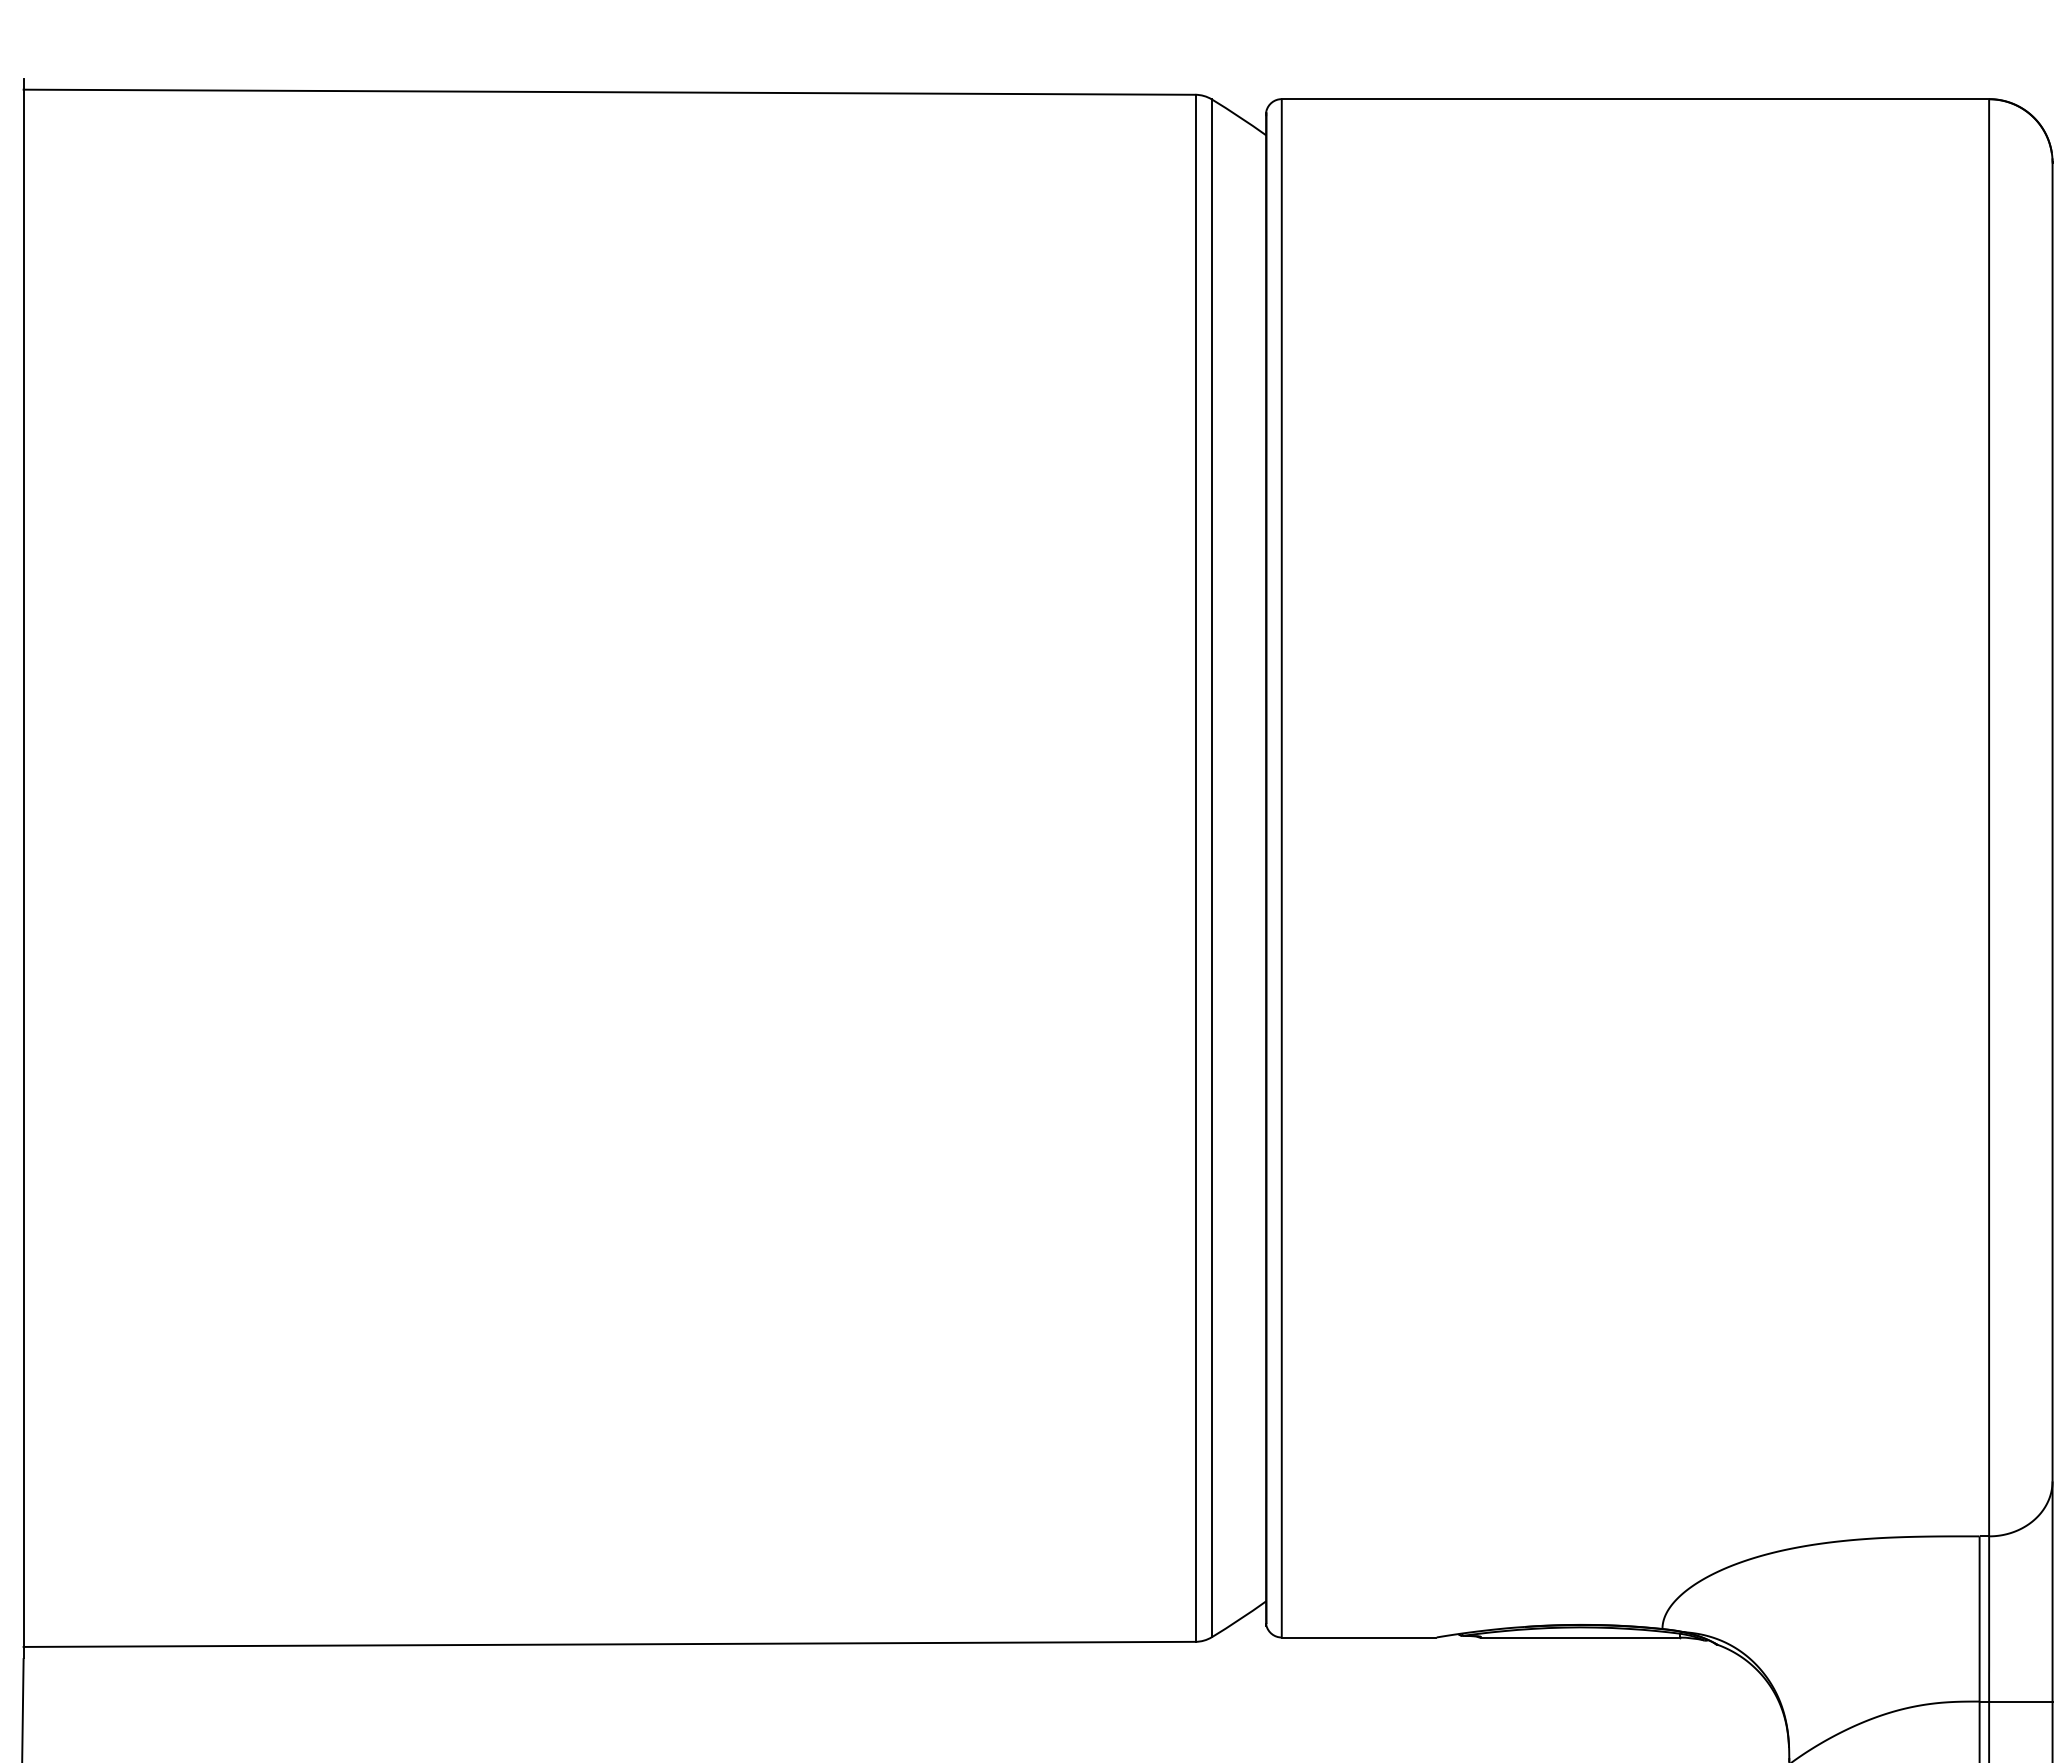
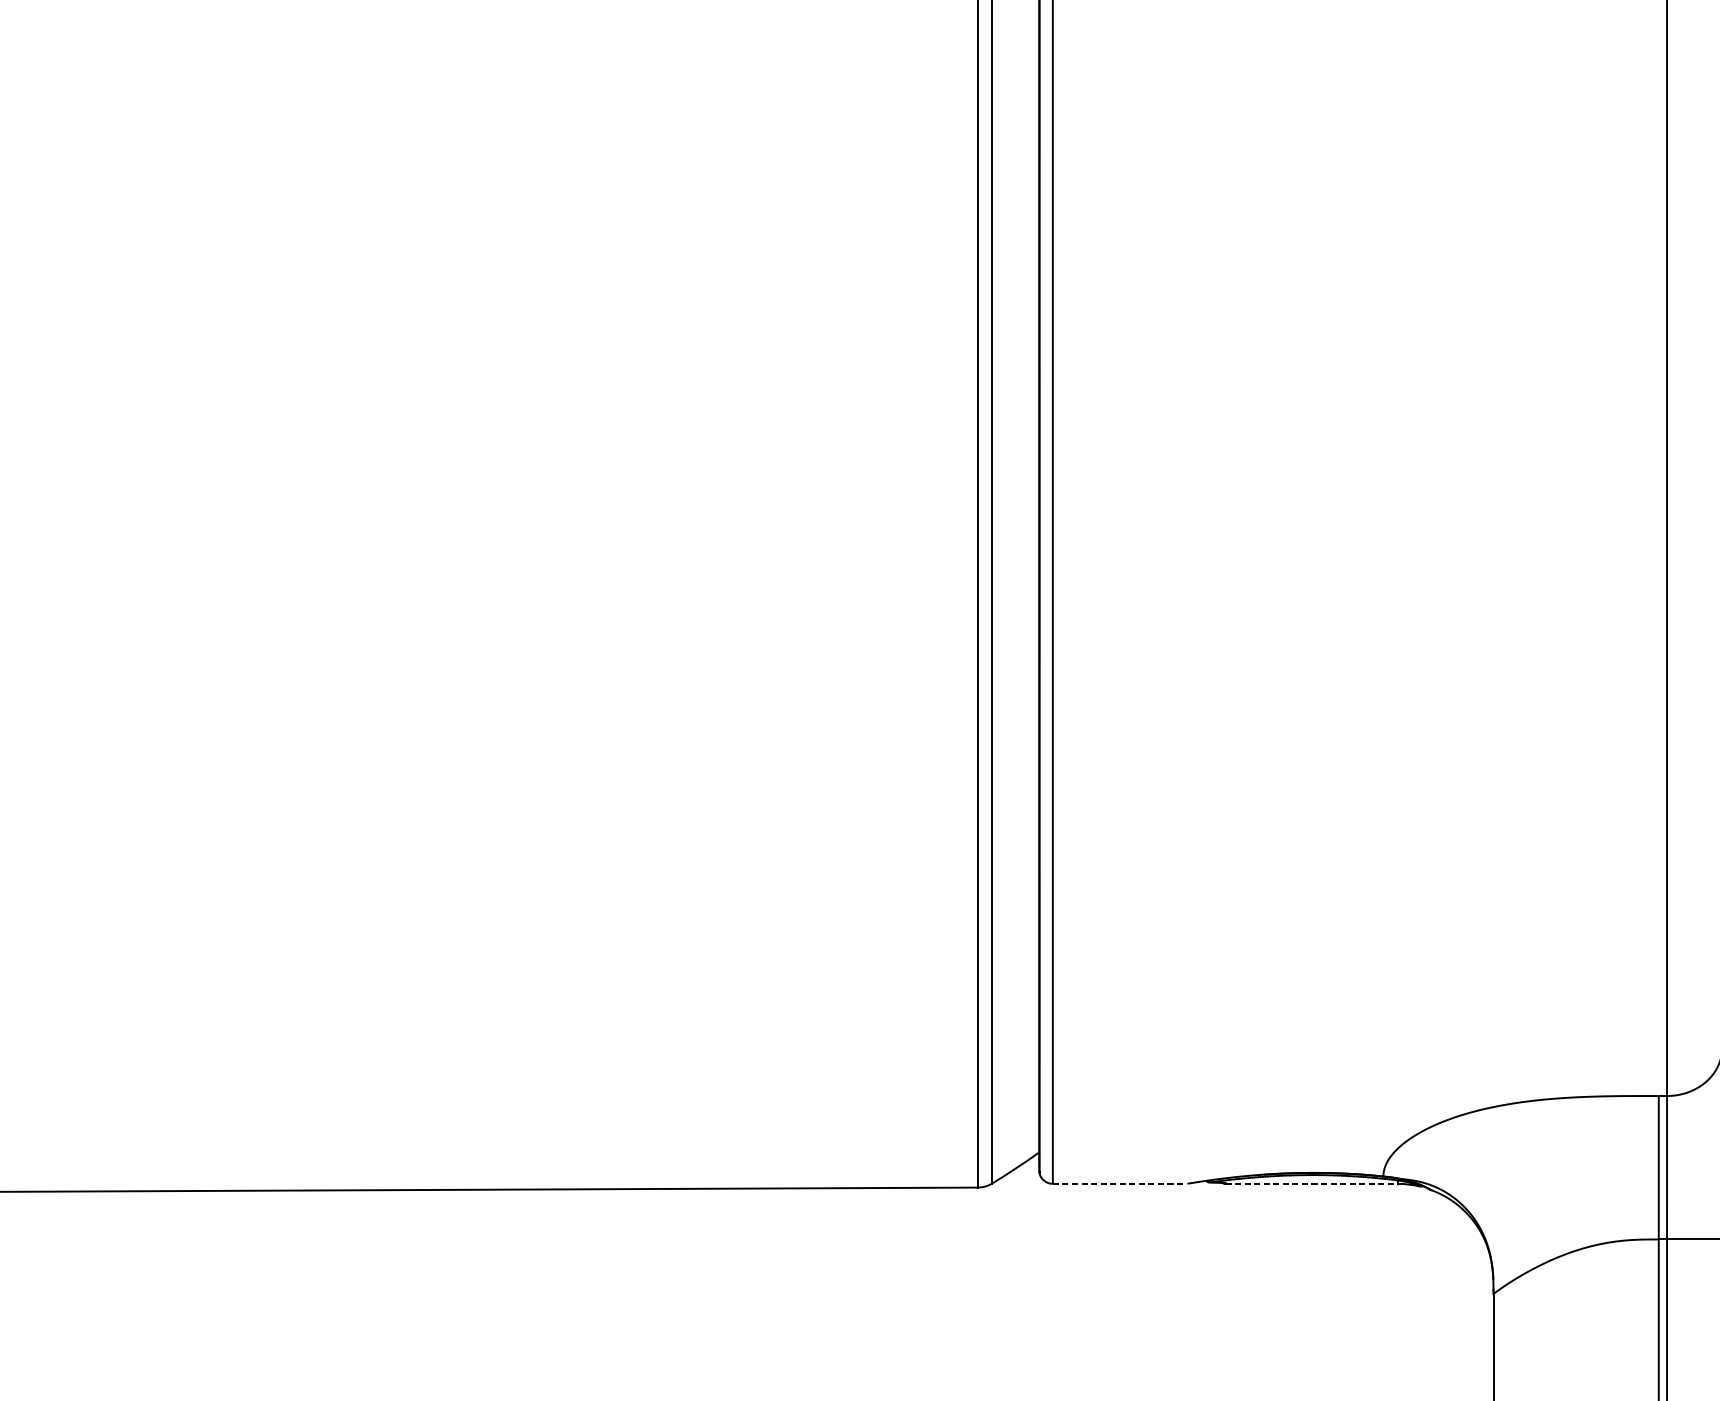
line: (1359, 1637) -> (1120, 1183), solid -> dashed
line: (1579, 1637) -> (1311, 1183), solid -> dashed

